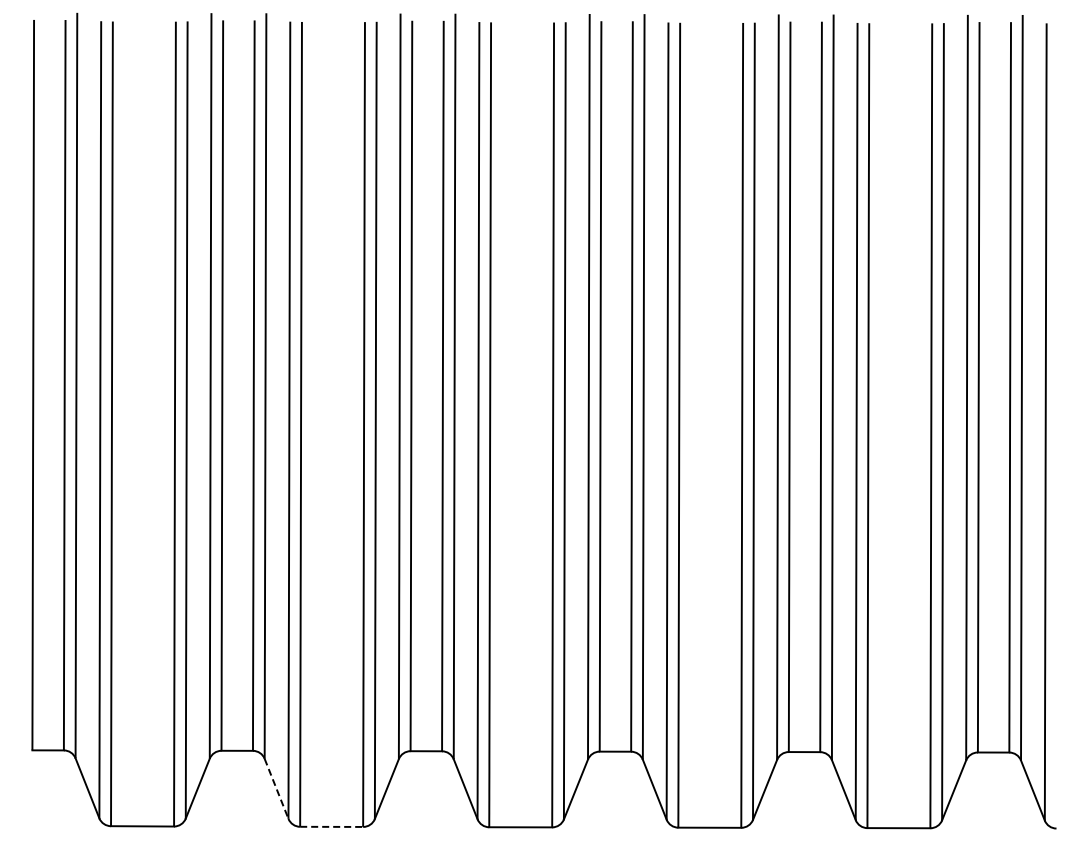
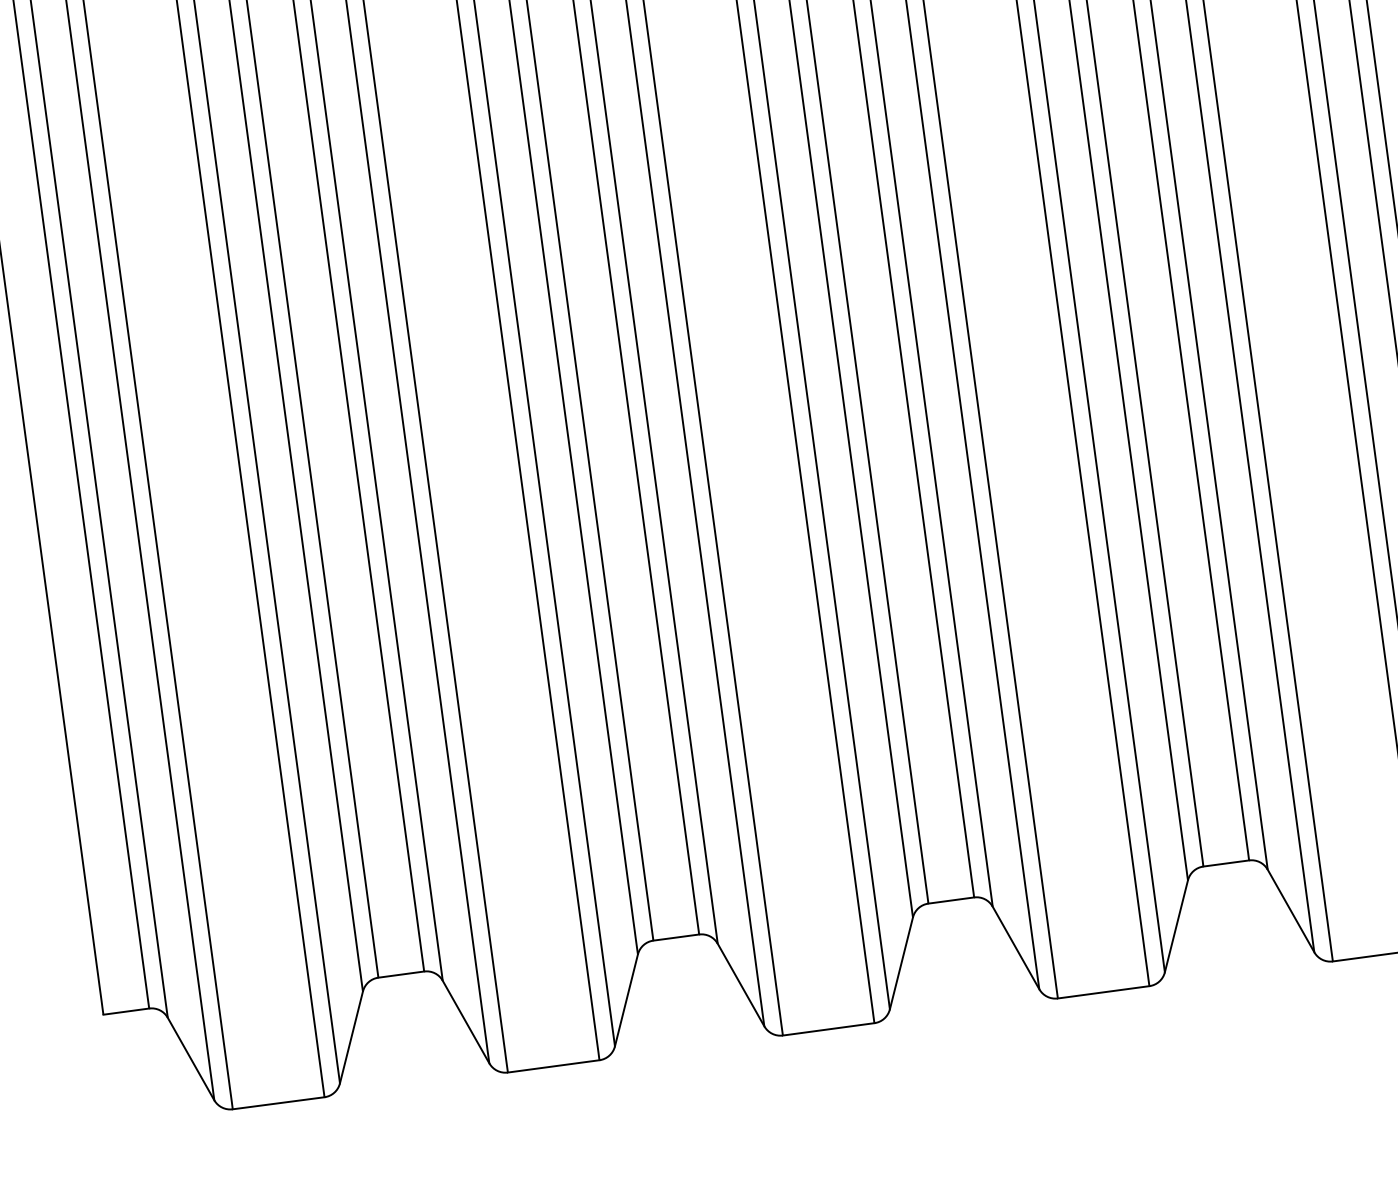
line: (276, 789) -> (466, 1023), dashed -> solid
line: (332, 826) -> (554, 1065), dashed -> solid

